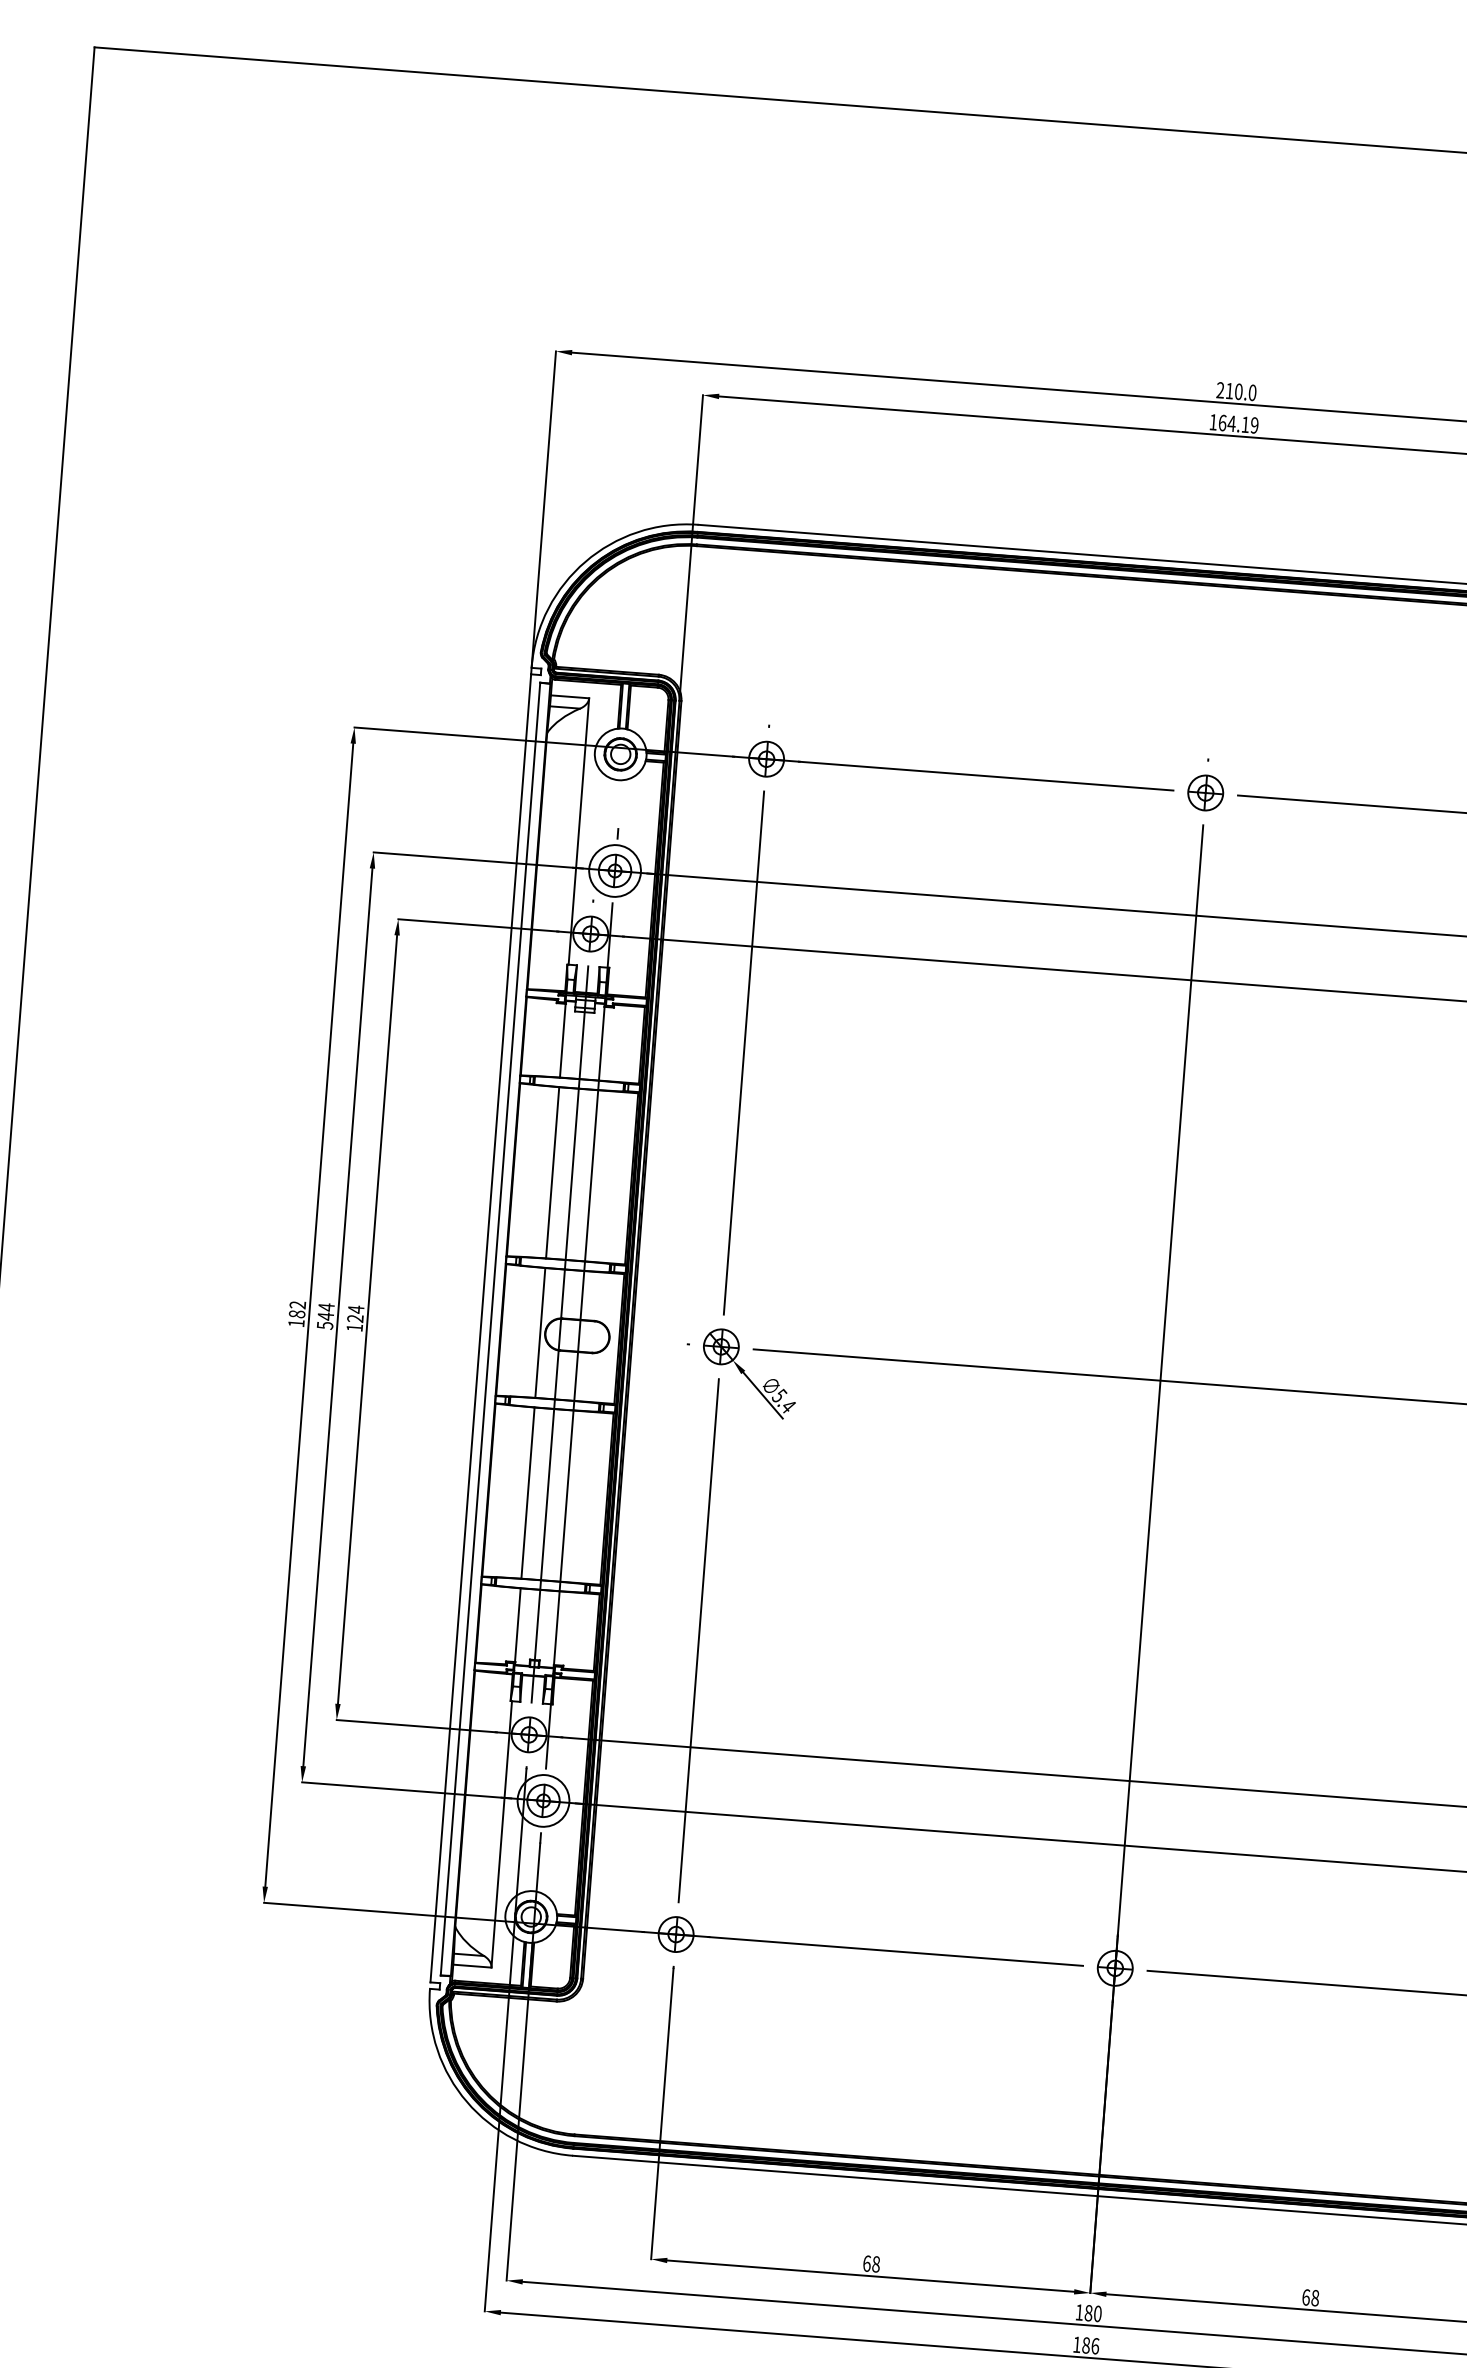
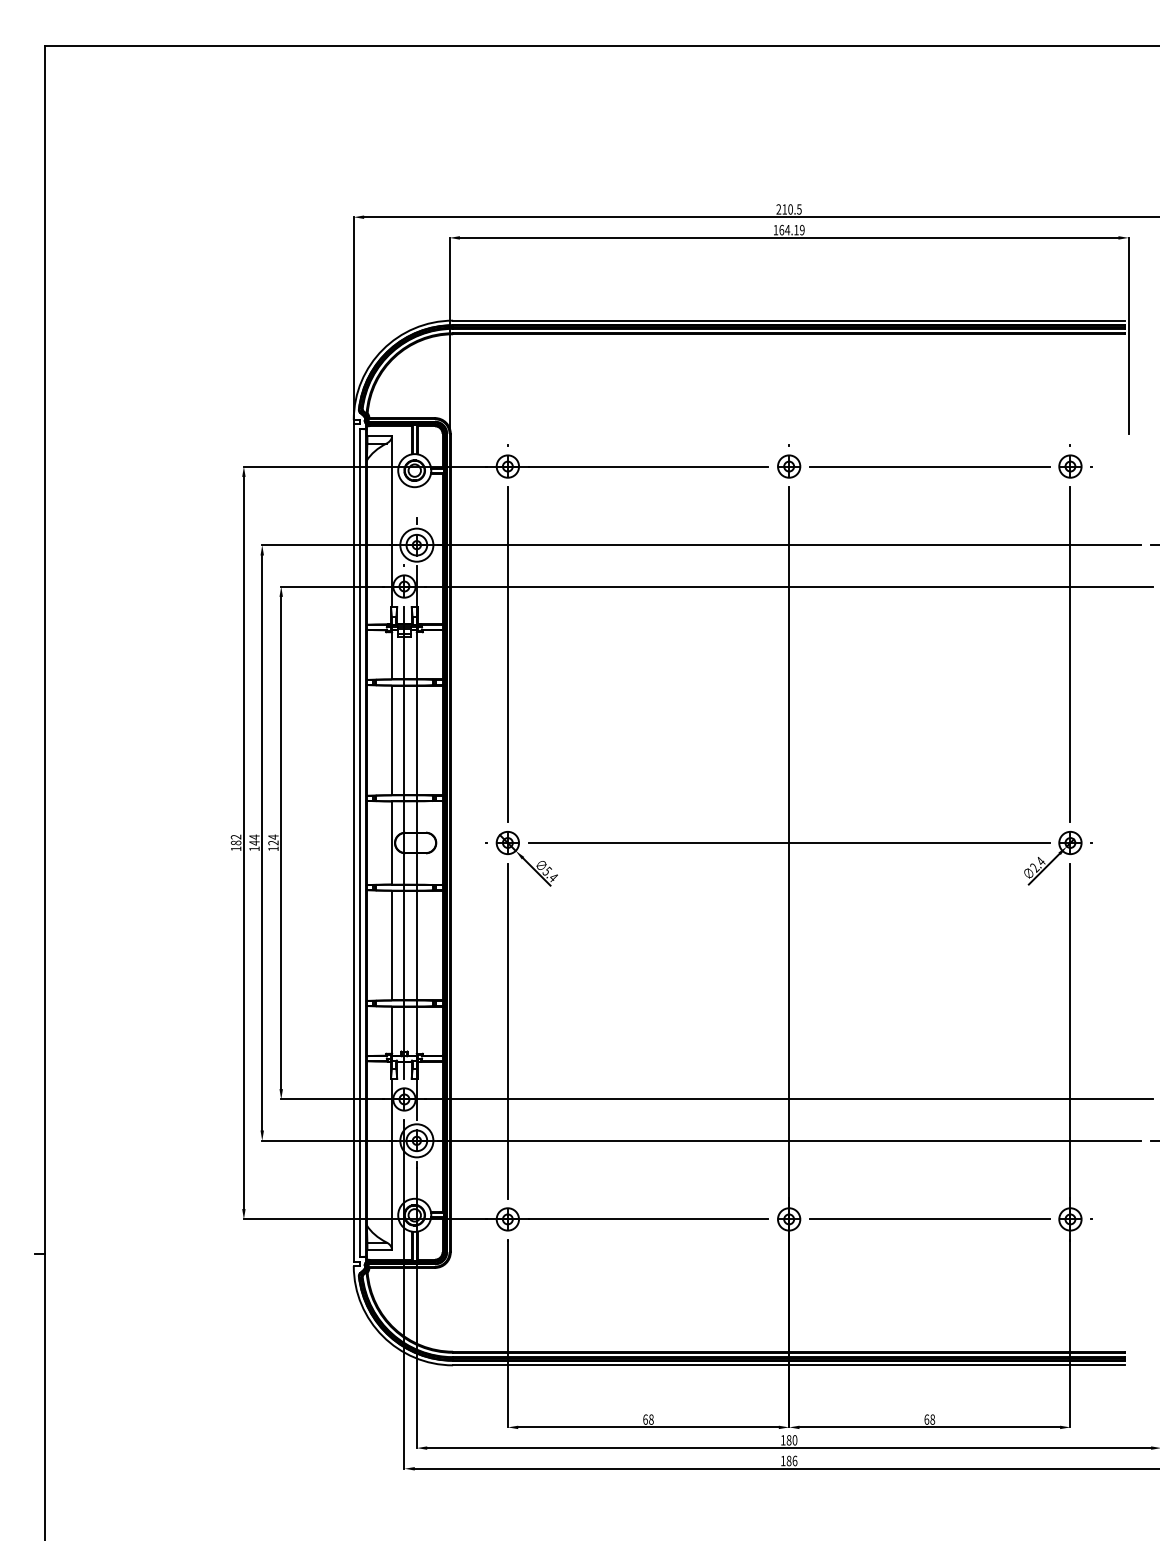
text: (1252, 392) -> (799, 209), 210.0 -> 210.5
text: (325, 1325) -> (254, 848), 544 -> 144

